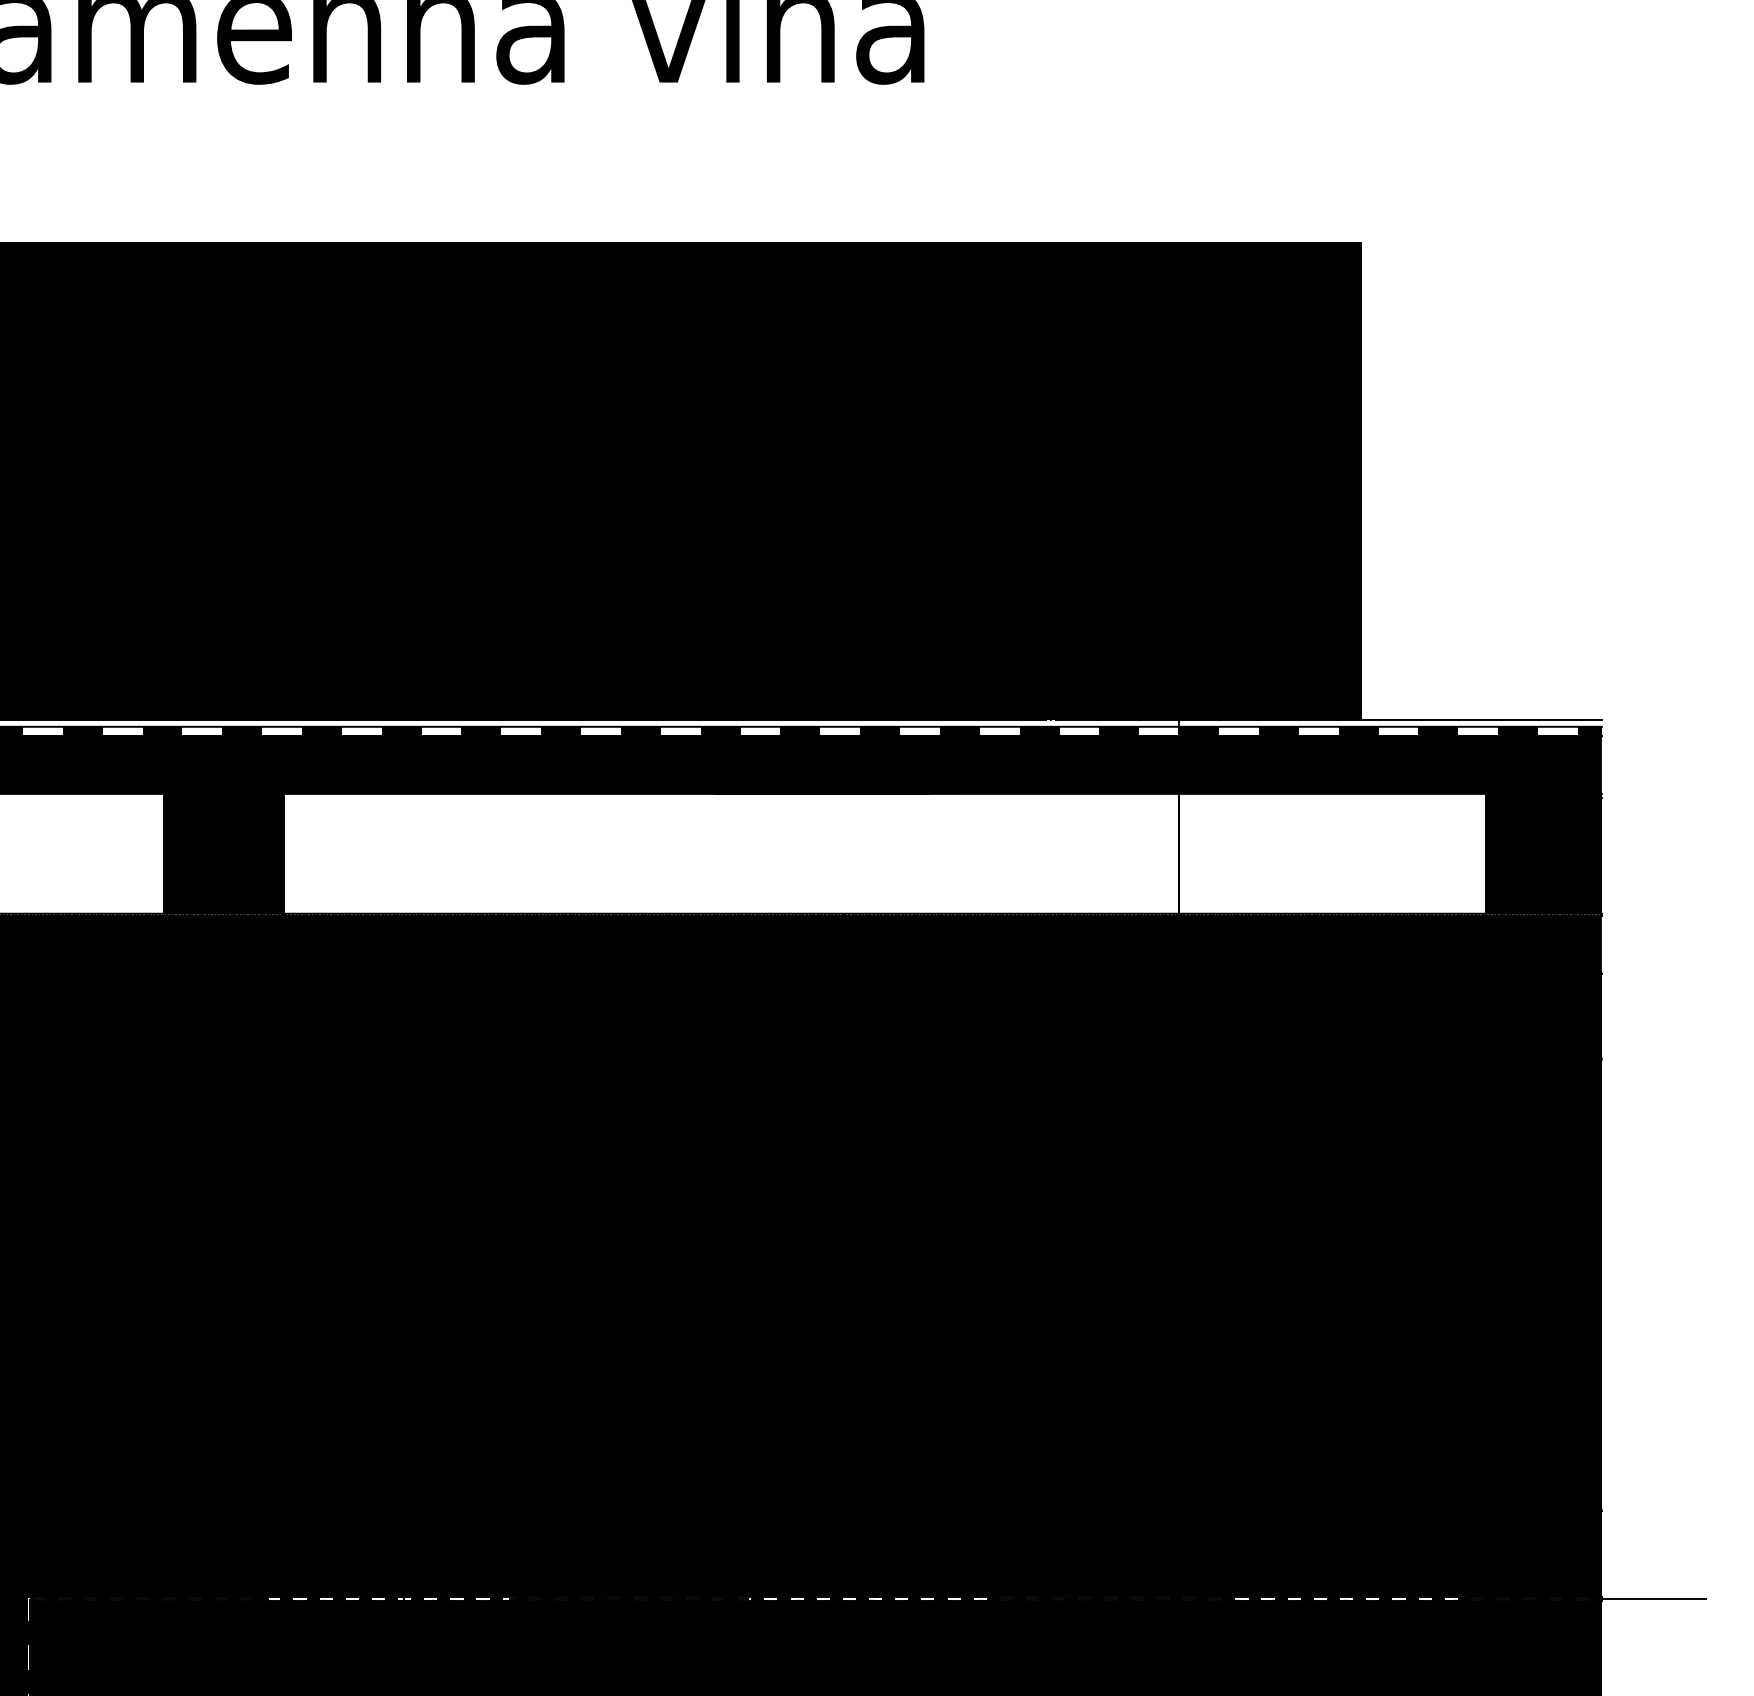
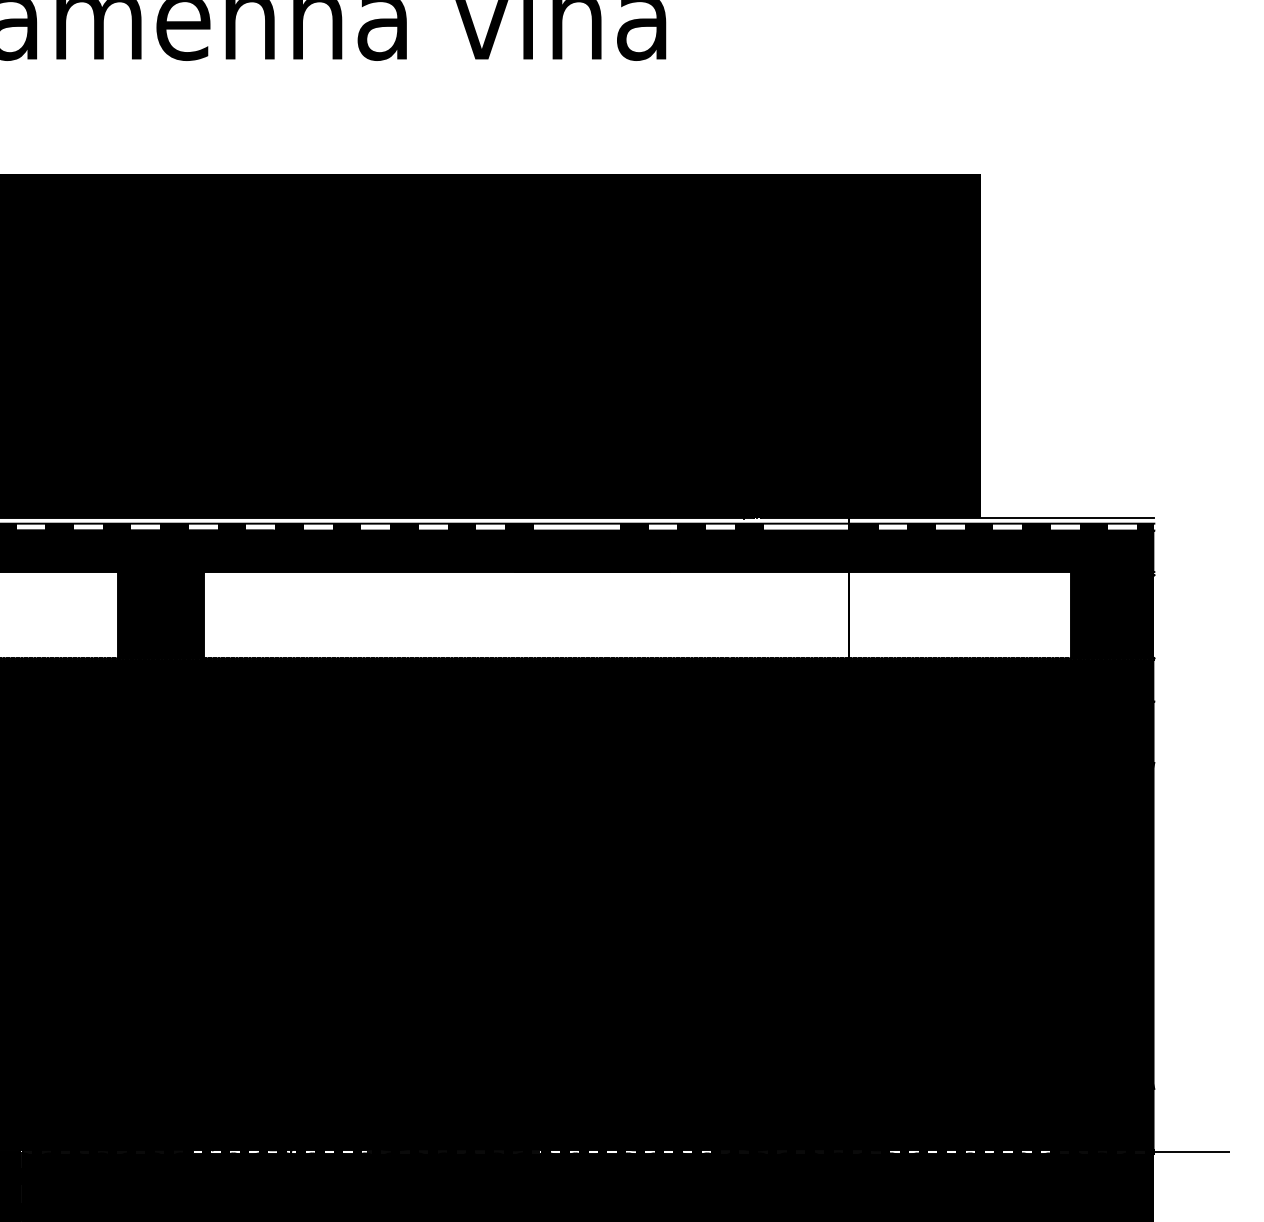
fill: (800, 731) -> (576, 527), removed
fill: (1119, 731) -> (806, 527), removed

